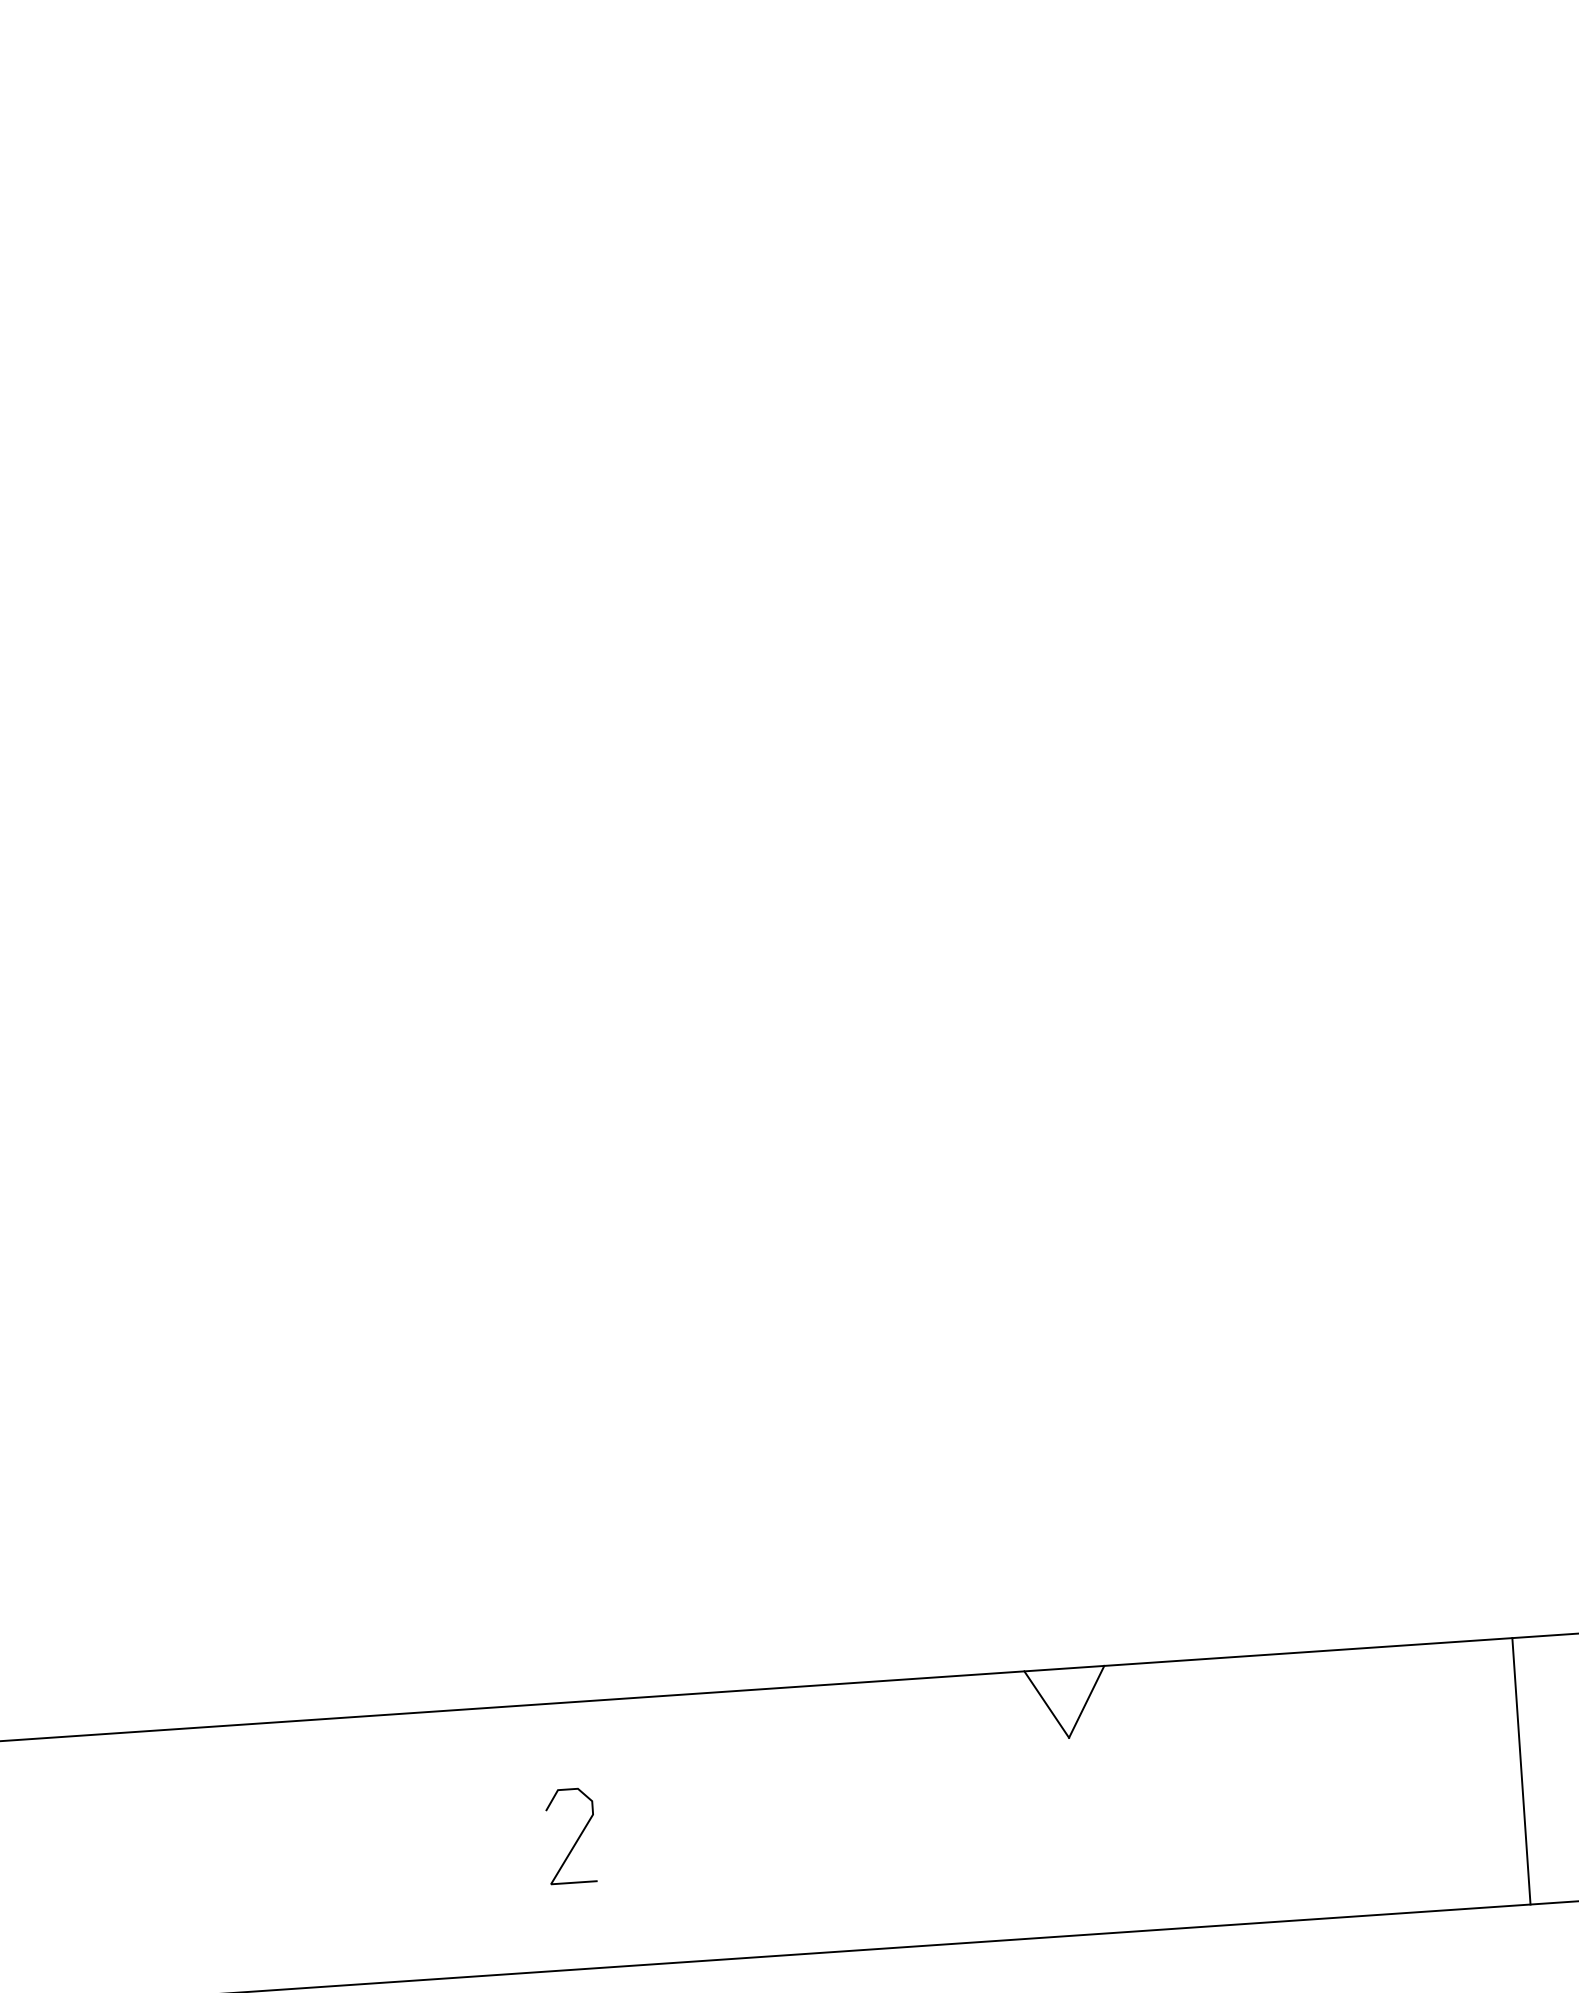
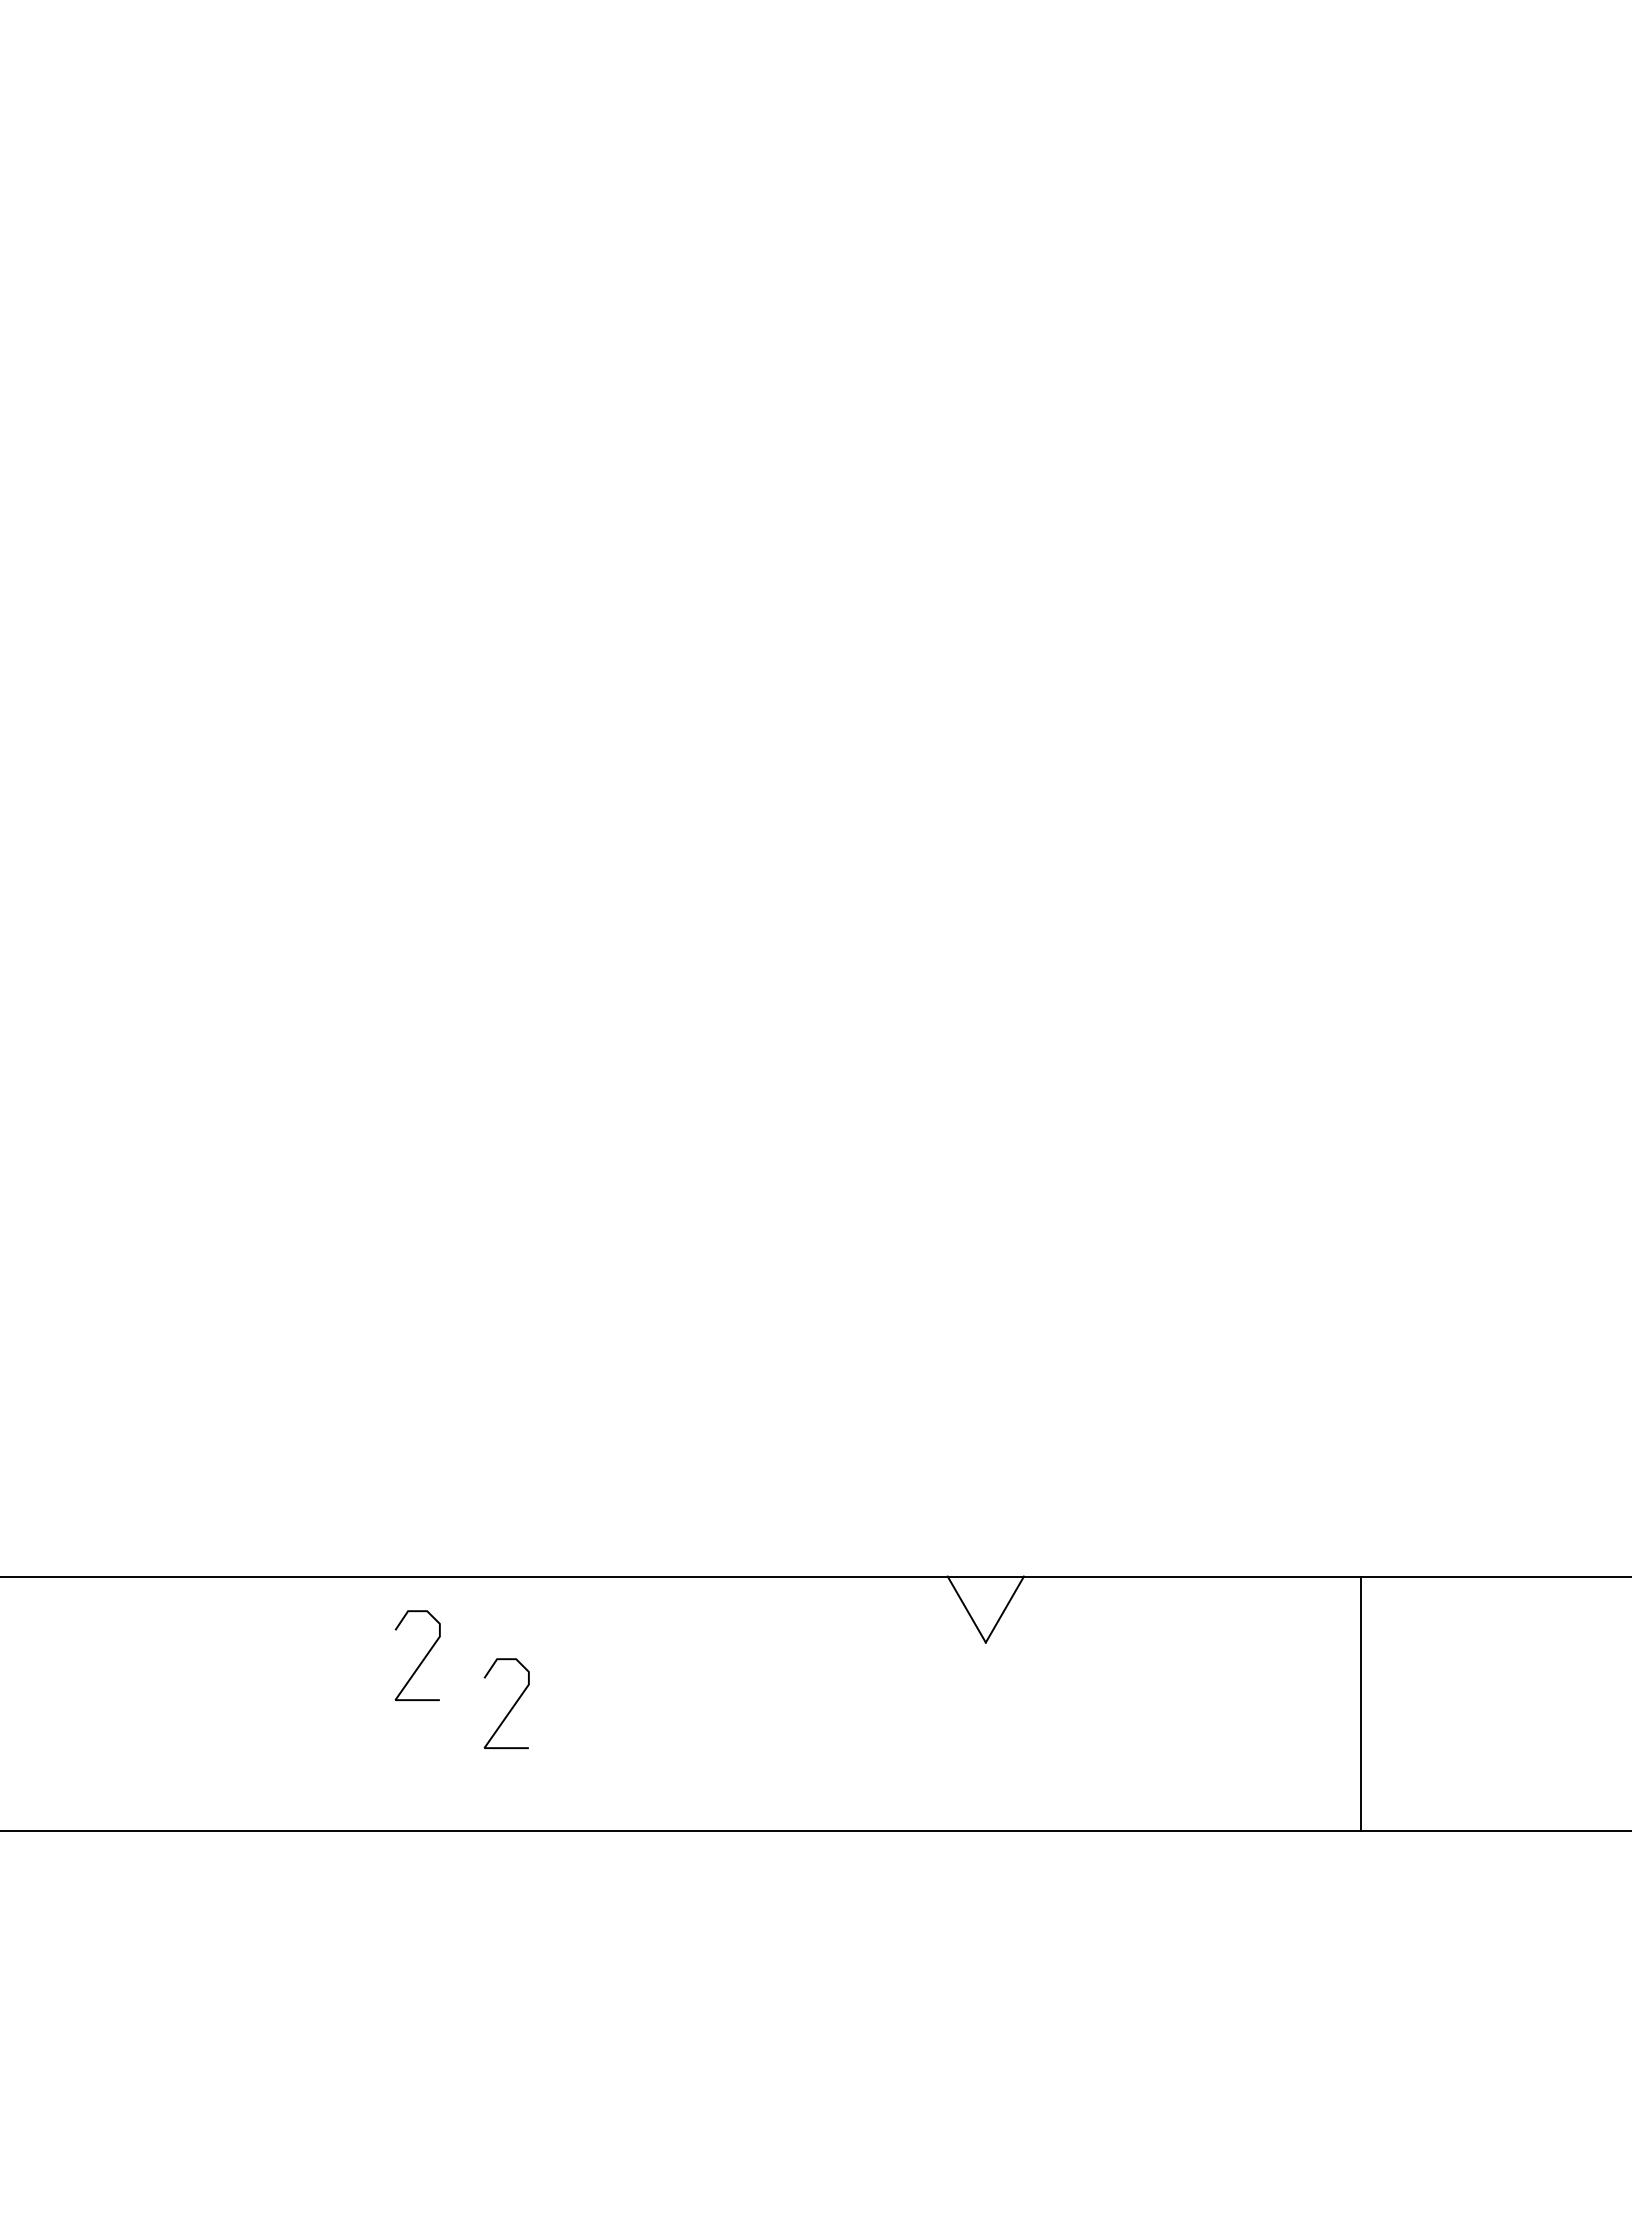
line: (1521, 1771) -> (1361, 1703), moved
curve: (479, 1795) -> (422, 1659), added

